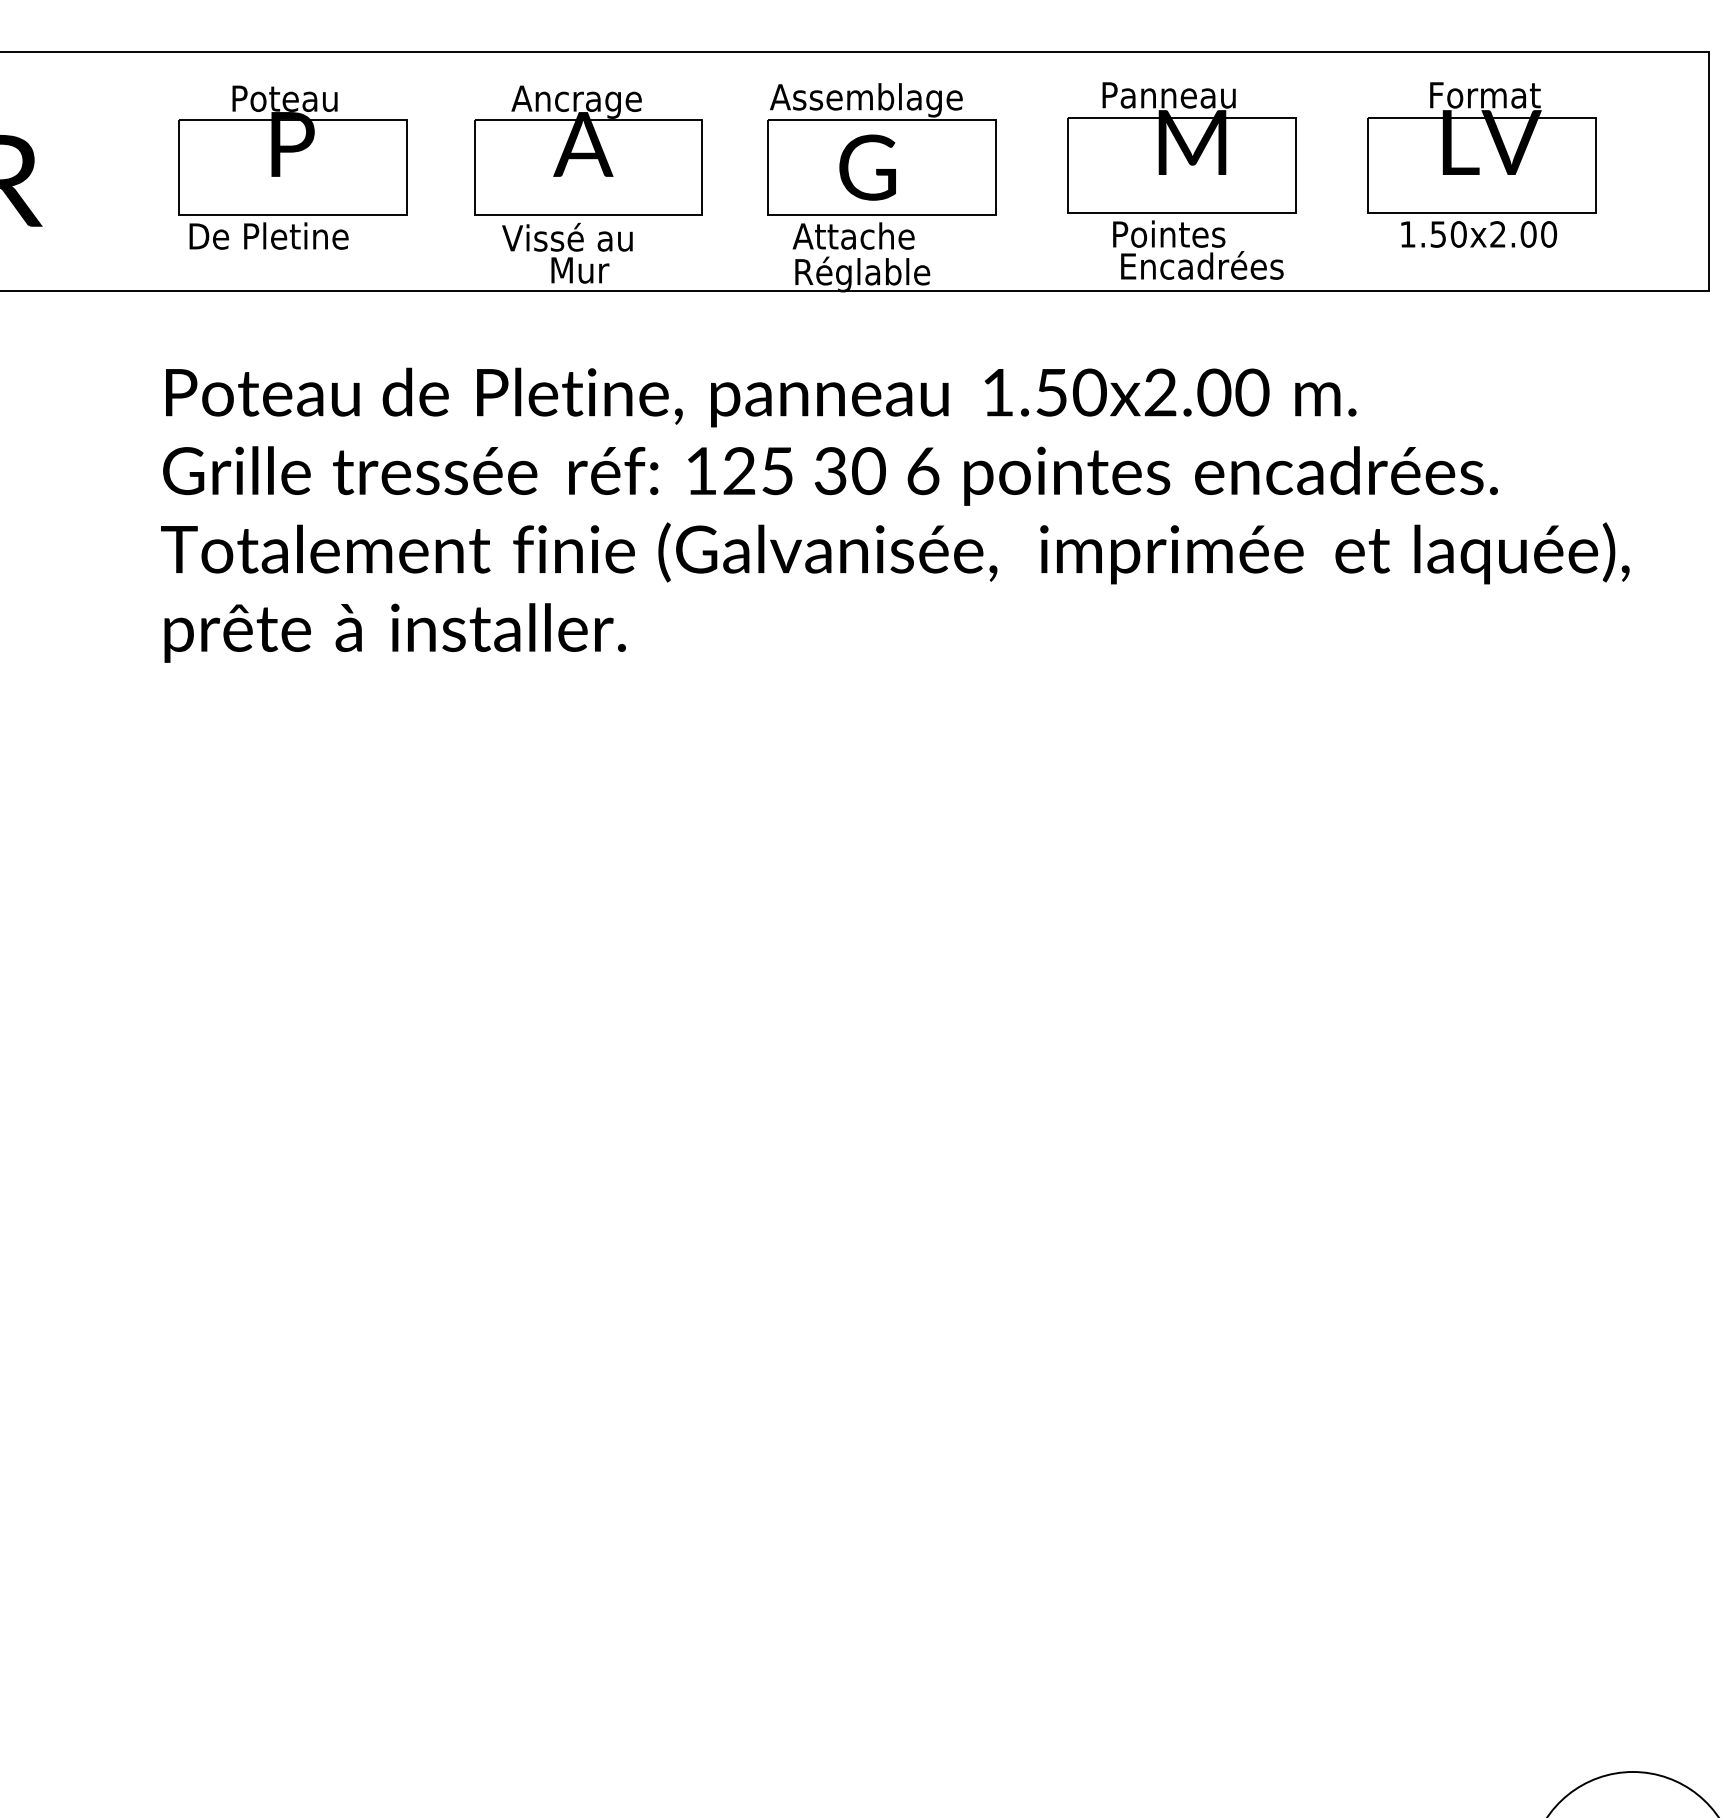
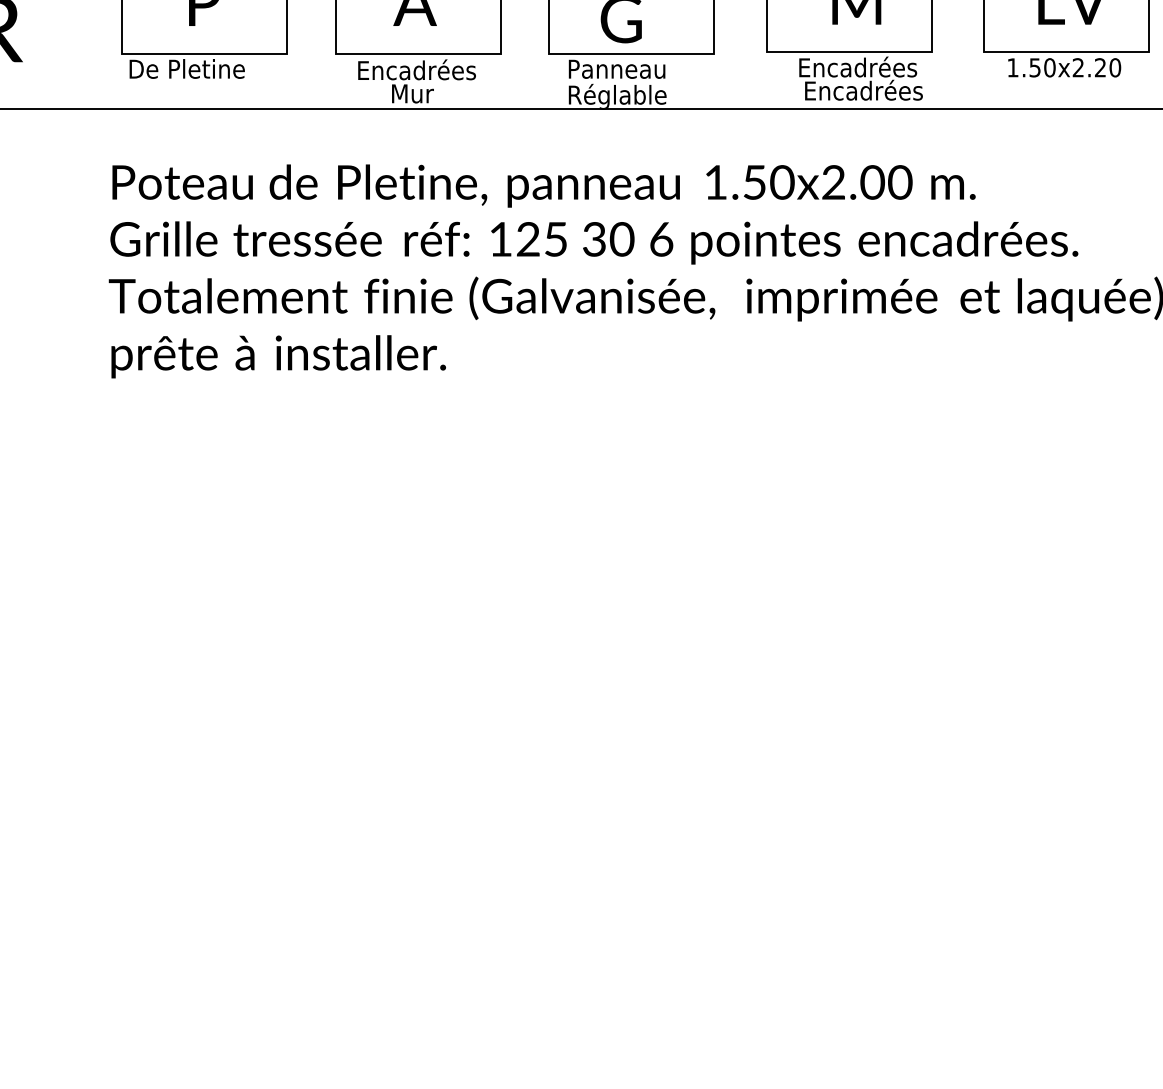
text: (1195, 233) -> (858, 67), Pointes -> Encadrées
text: (1528, 234) -> (1100, 67), 1.50x2.00 -> 1.50x2.20
text: (860, 235) -> (616, 68), Attache -> Panneau
text: (584, 236) -> (415, 69), Vissé au -> Encadrées

